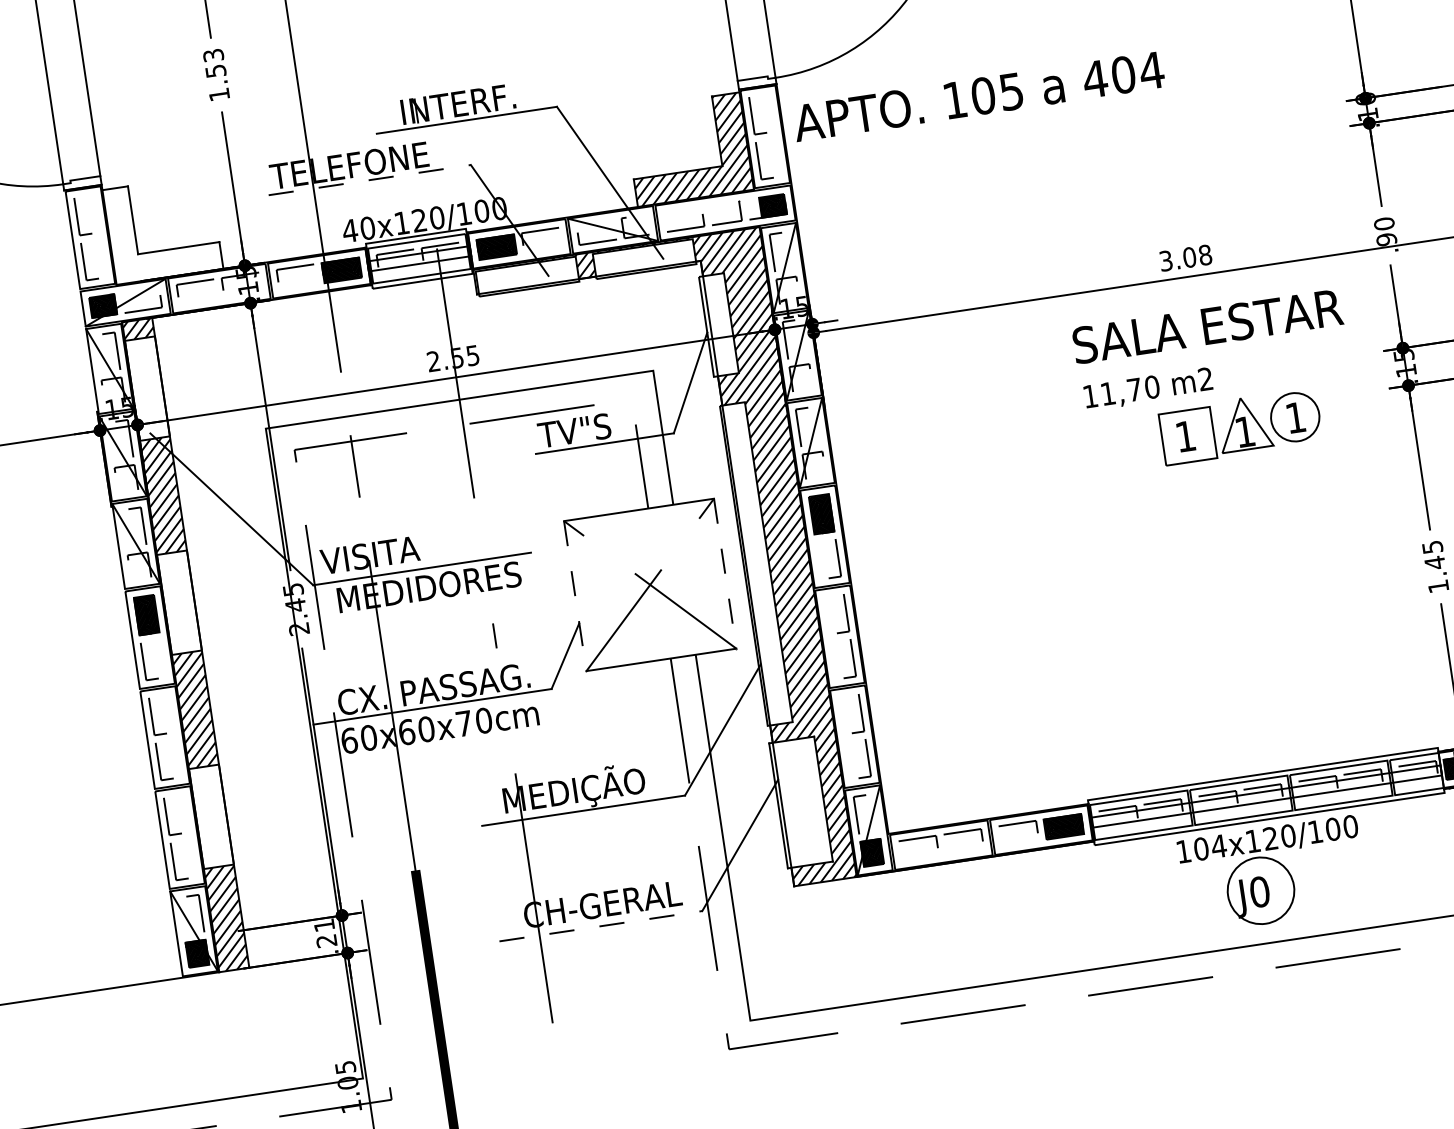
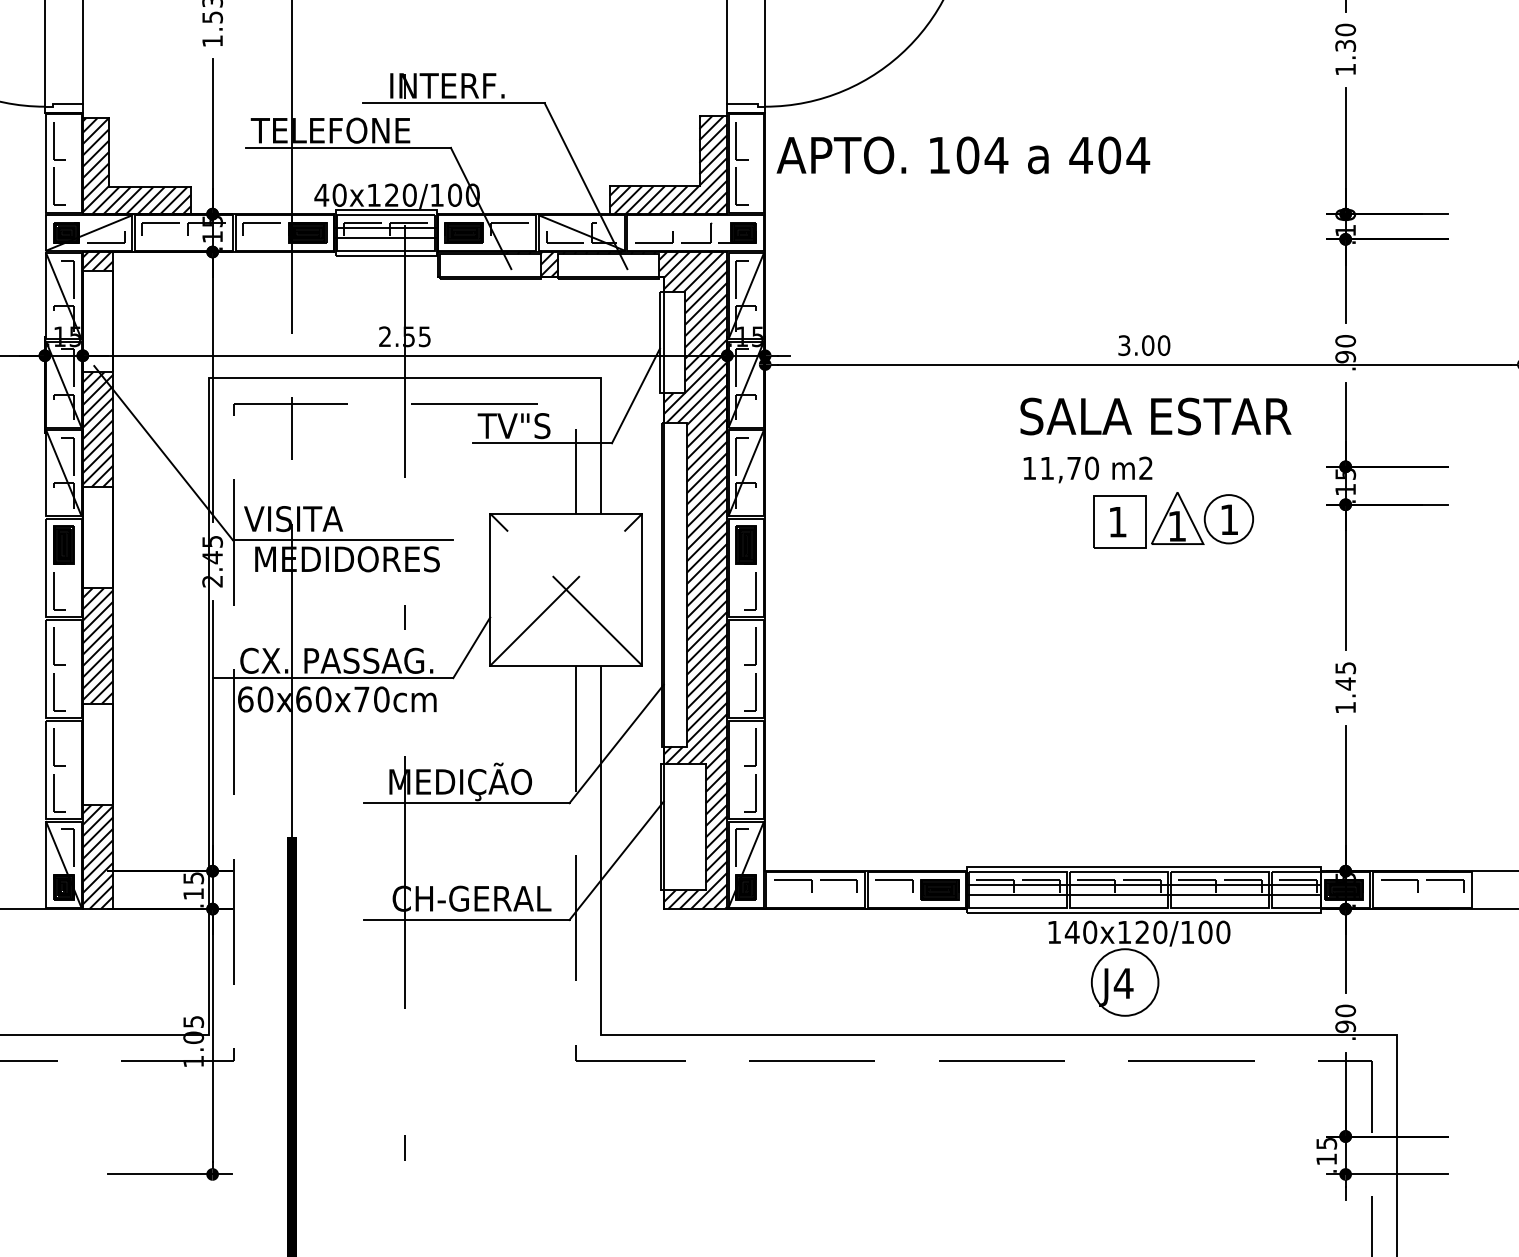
text: (1011, 91) -> (996, 155), 105 -> 104
line: (370, 179) -> (349, 147), dashed -> solid
hatch: (162, 229) -> (136, 166), added
text: (1204, 255) -> (1163, 345), 3.08 -> 3.00
line: (725, 573) -> (642, 589), dashed -> solid
line: (575, 595) -> (490, 589), dashed -> solid
text: (1209, 847) -> (1080, 932), 104x120/100 -> 140x120/100
text: (1259, 892) -> (1123, 983), J0 -> J4
line: (600, 925) -> (466, 919), dashed -> solid
text: (325, 933) -> (193, 886), .21 -> .15

